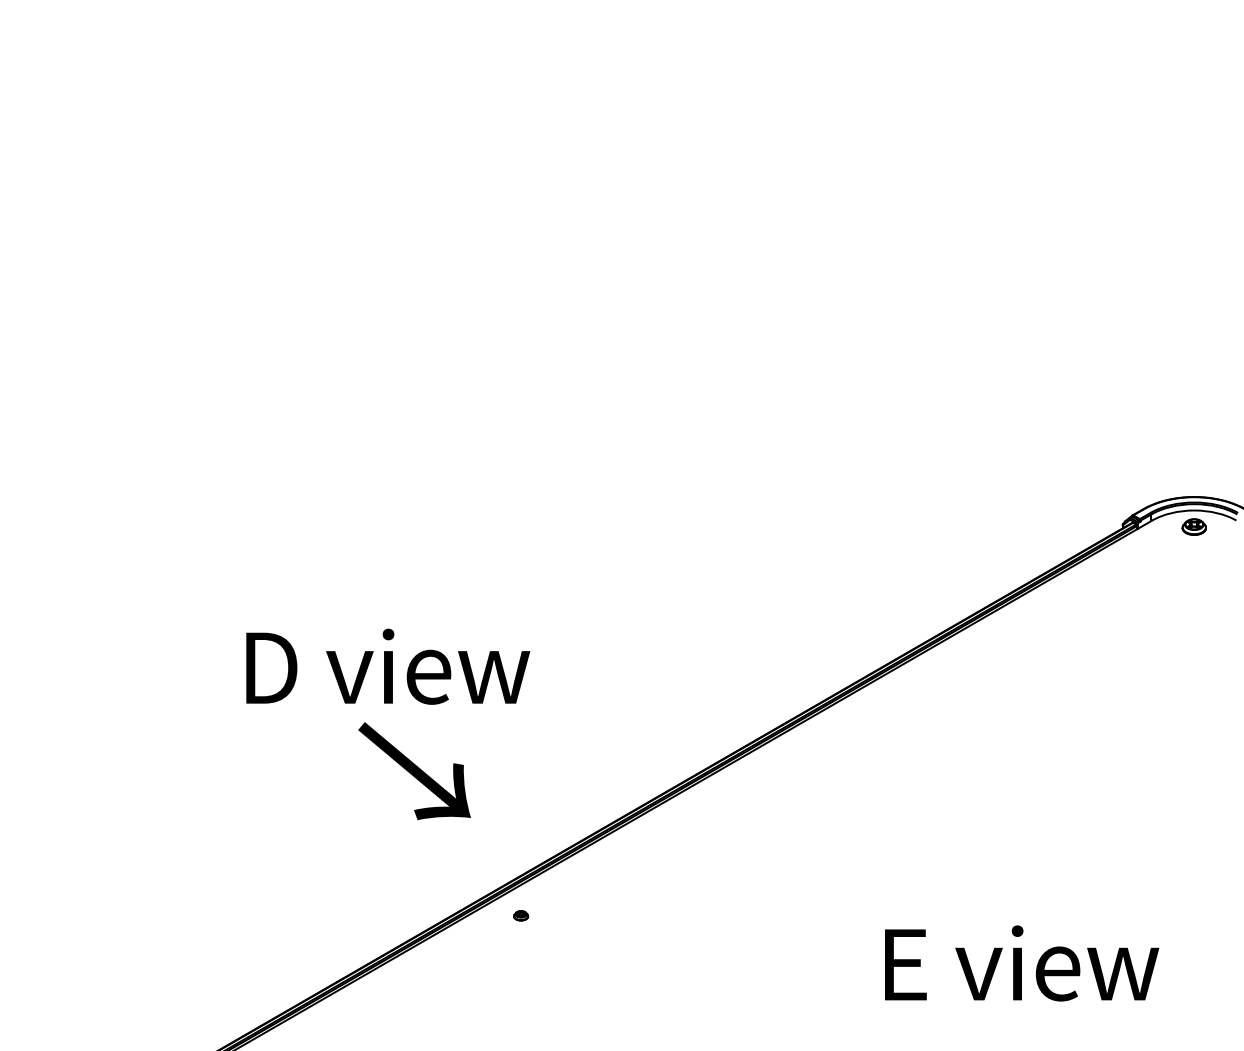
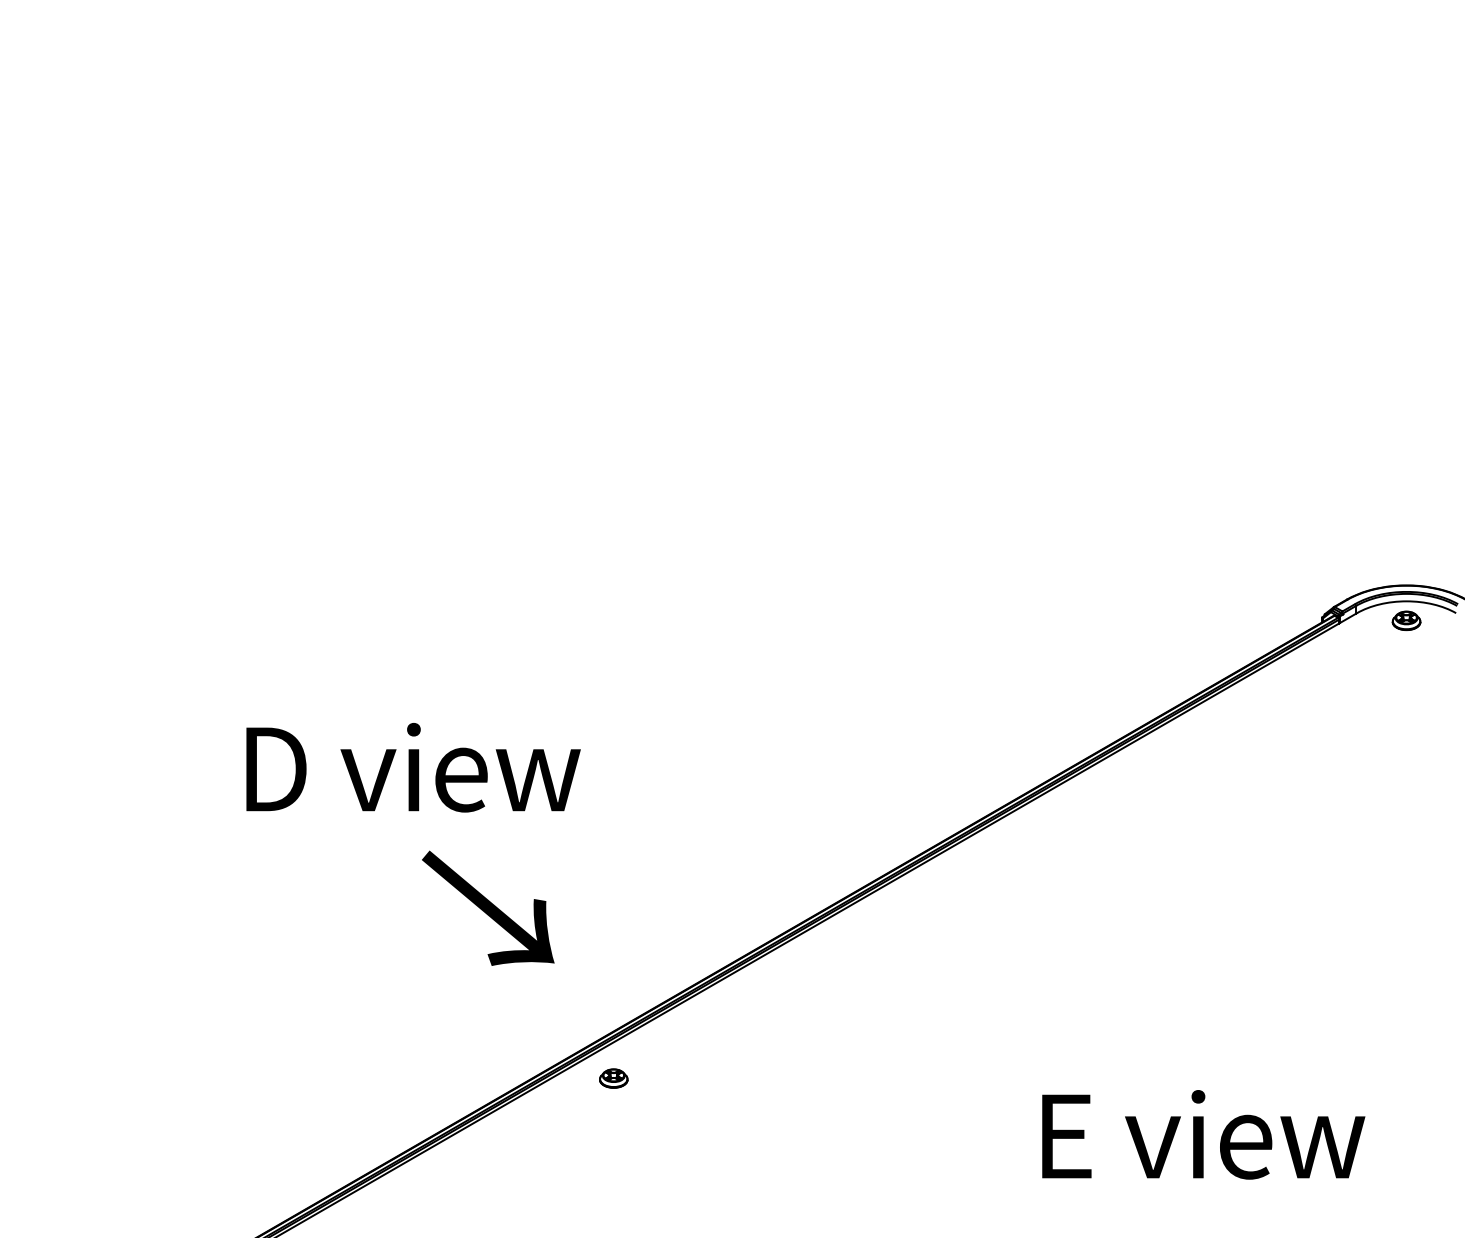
text: (388, 666) -> (413, 767), moved
part: (520, 915) -> (612, 1078), size x1.67

